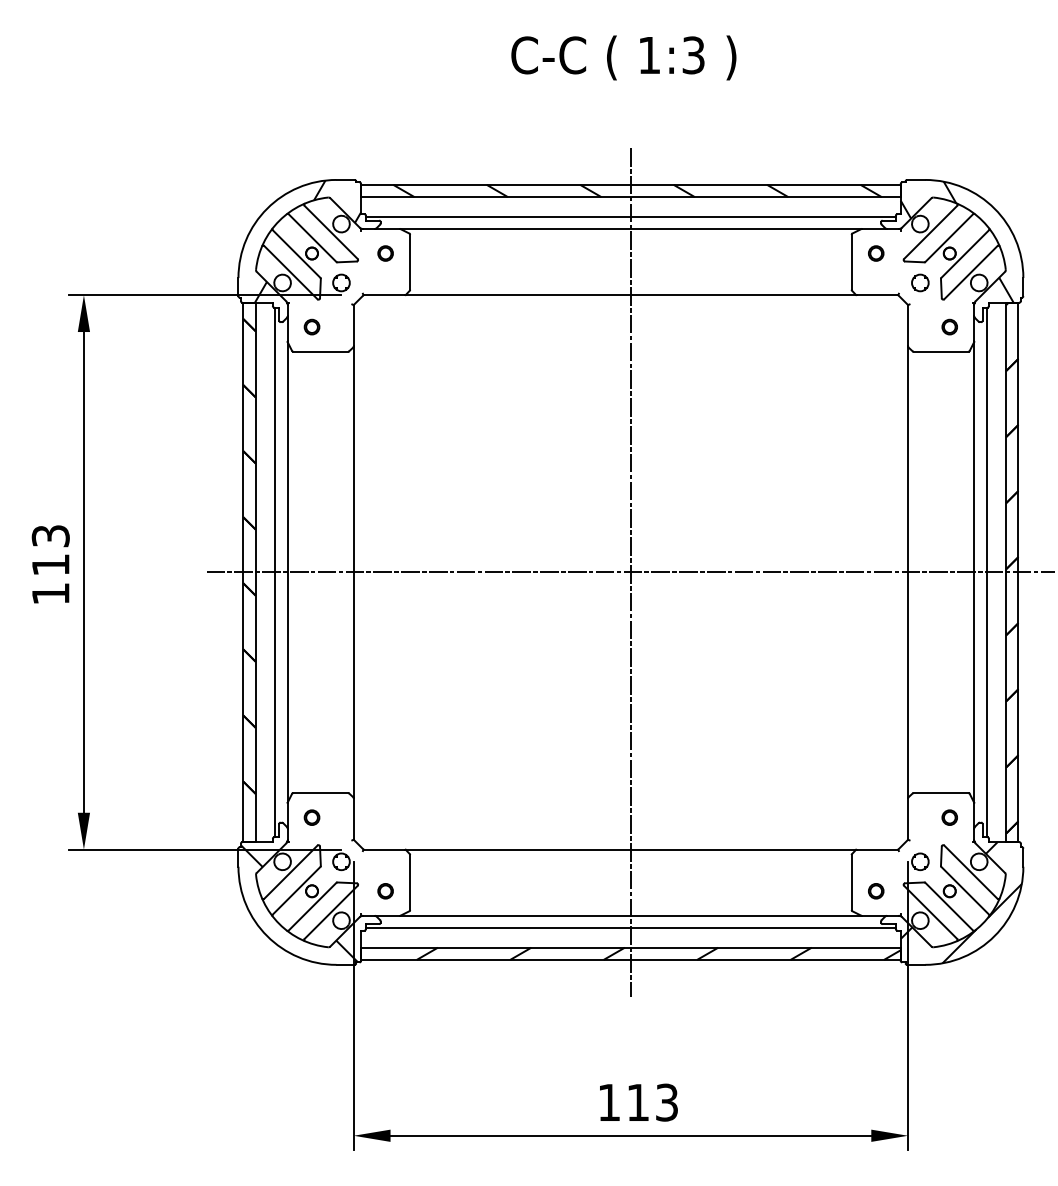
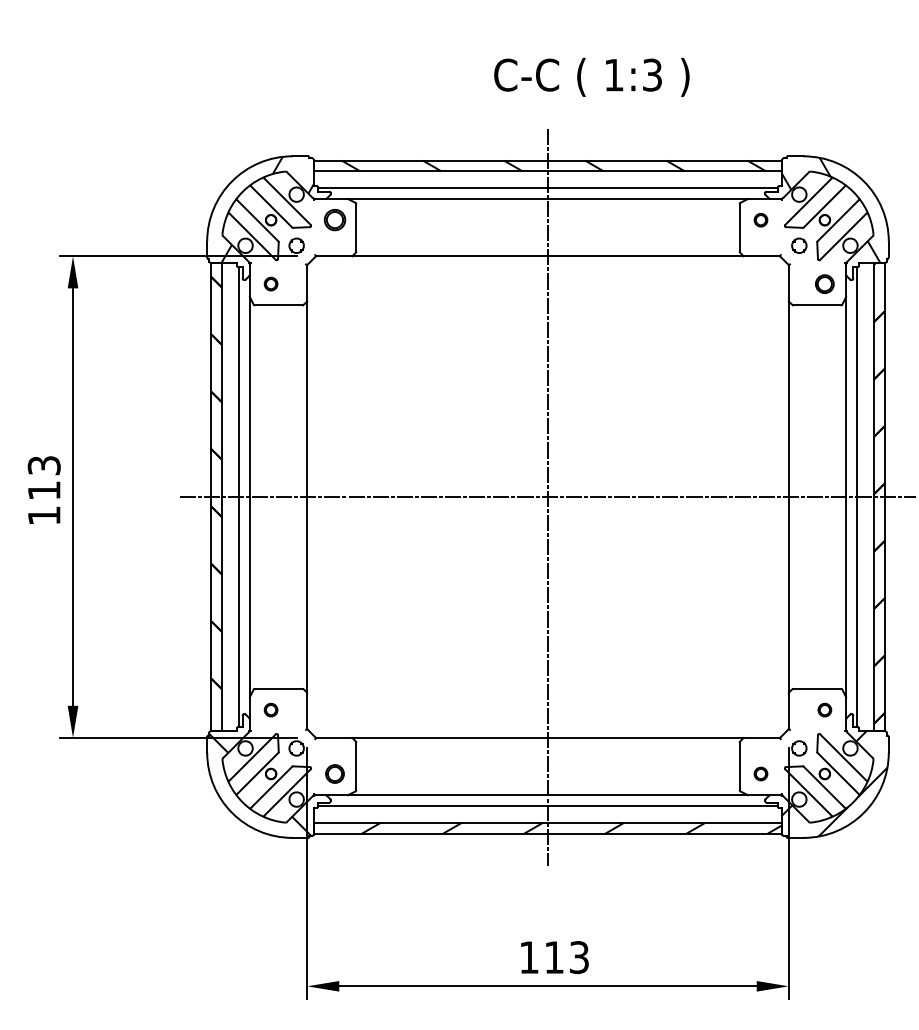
text: (623, 58) -> (591, 77), moved
part: (385, 253) -> (334, 220), size x1.6
part: (949, 326) -> (824, 283), size x1.4
part: (385, 890) -> (334, 773), size x1.4

